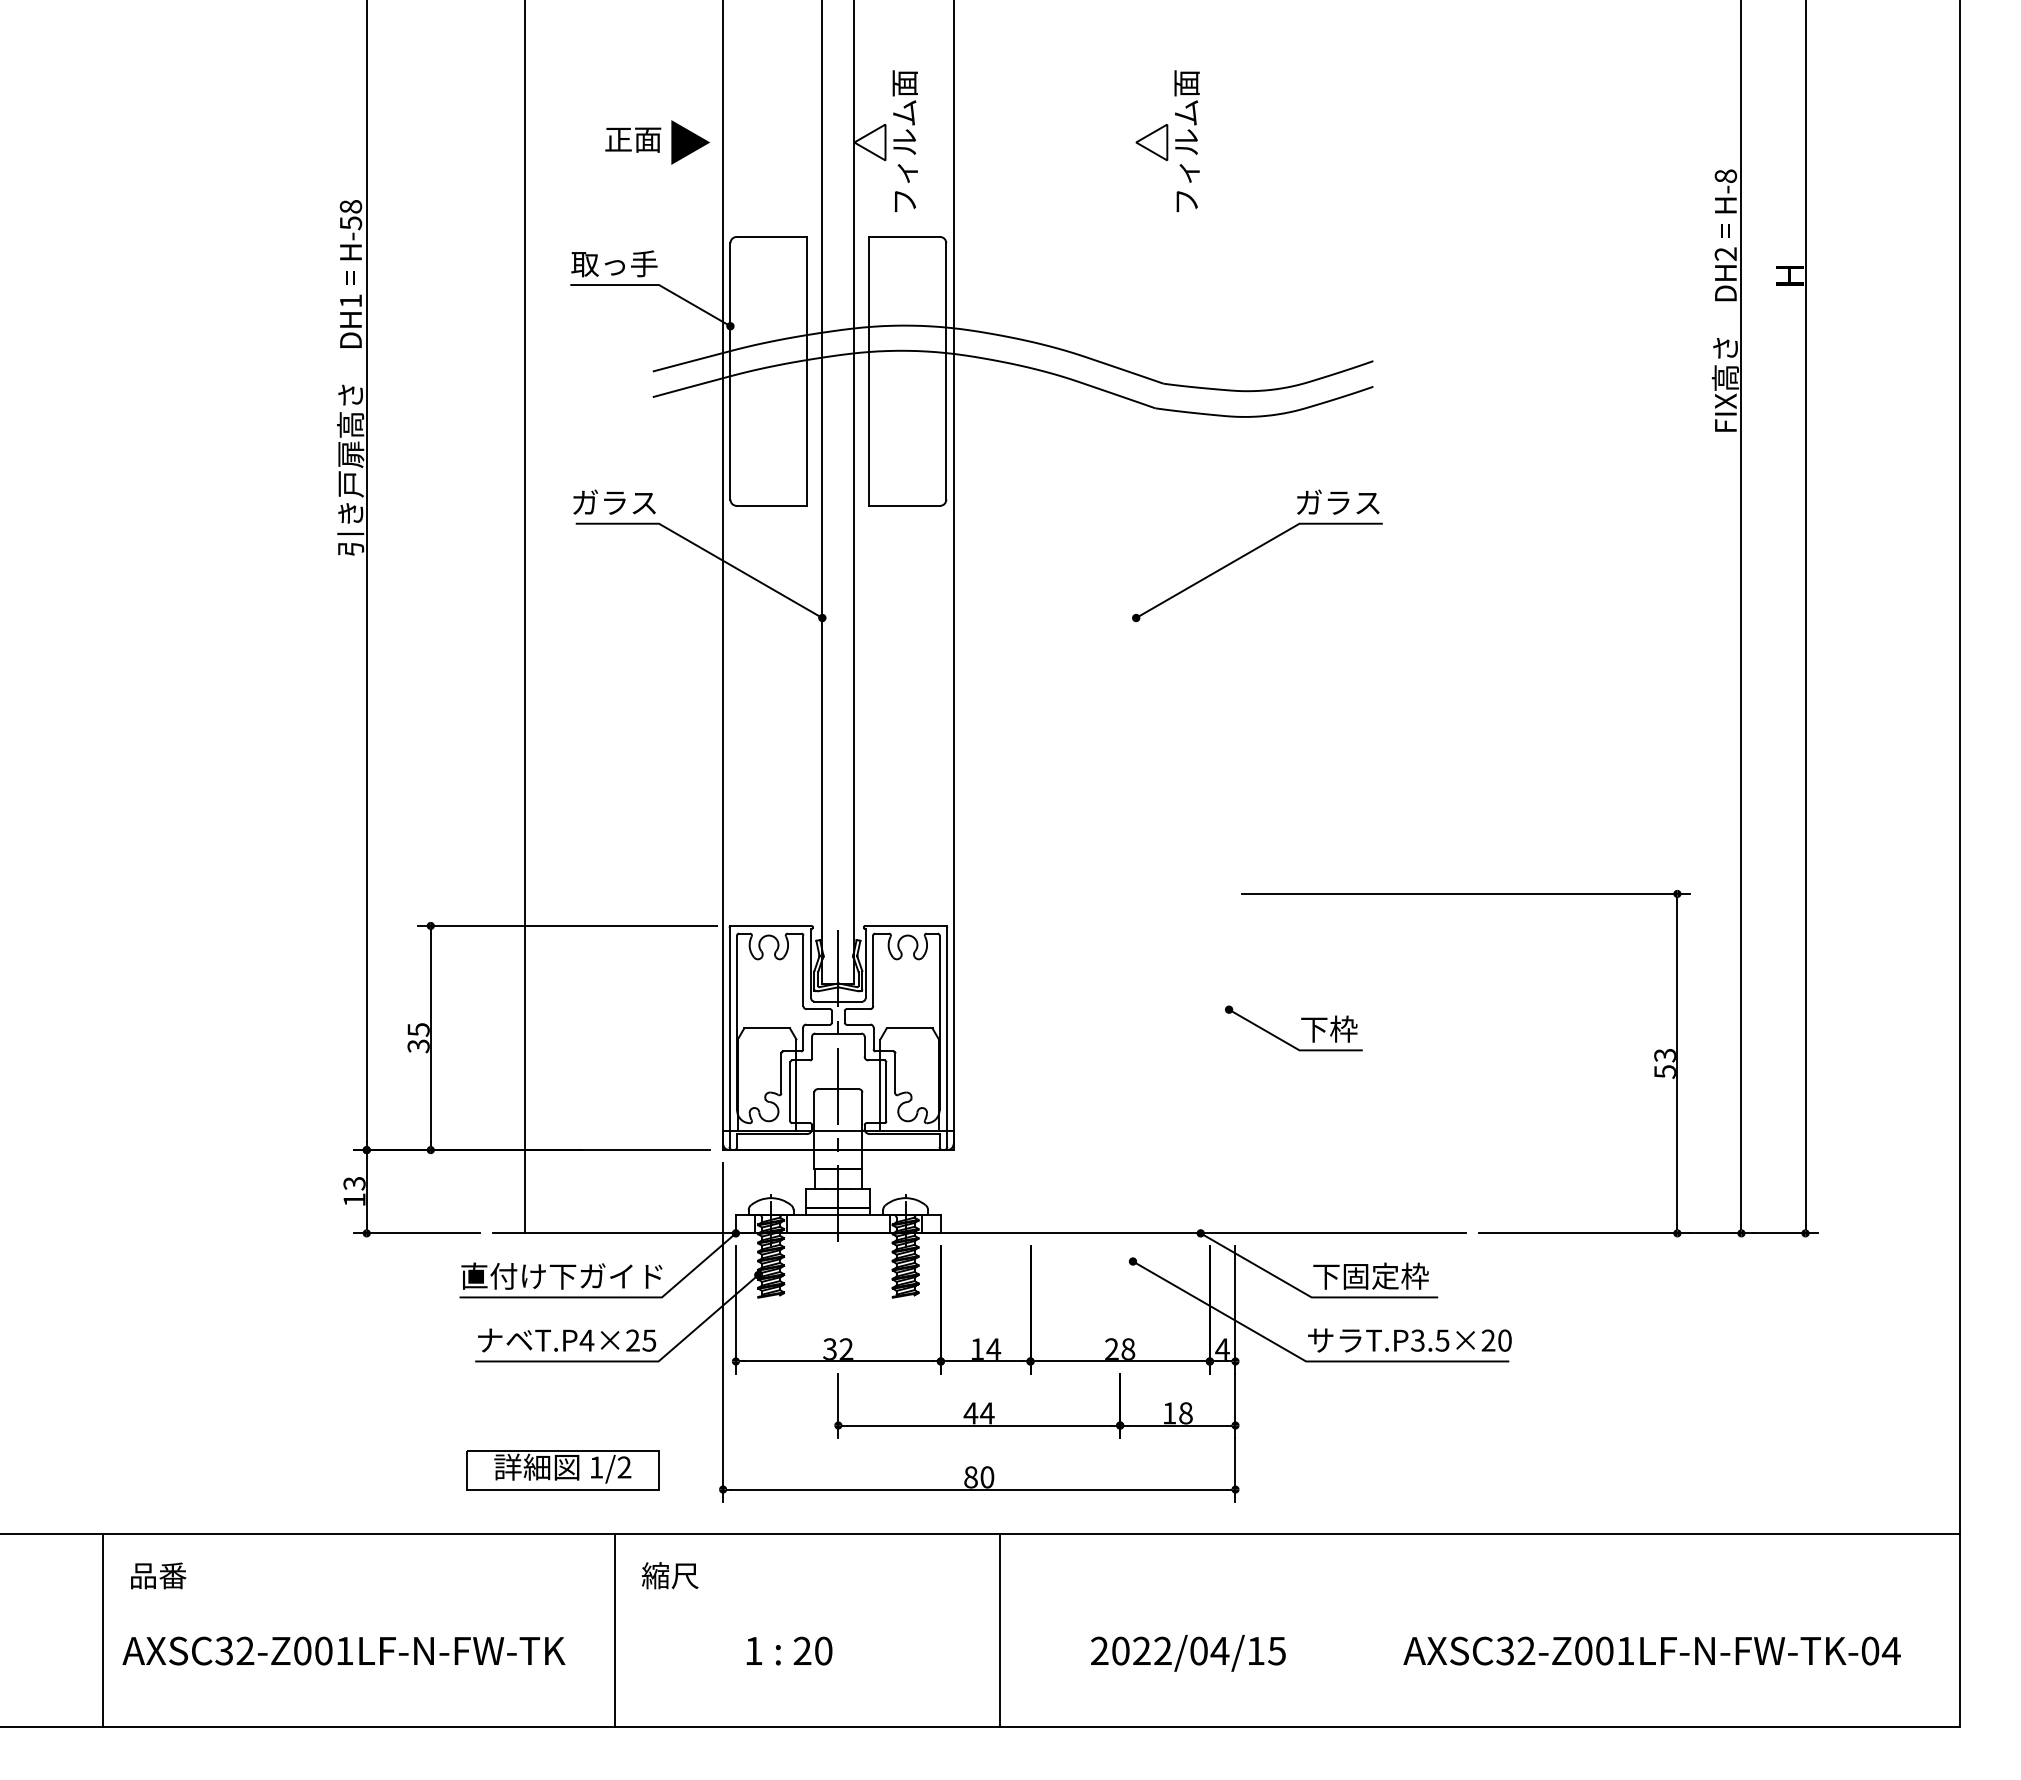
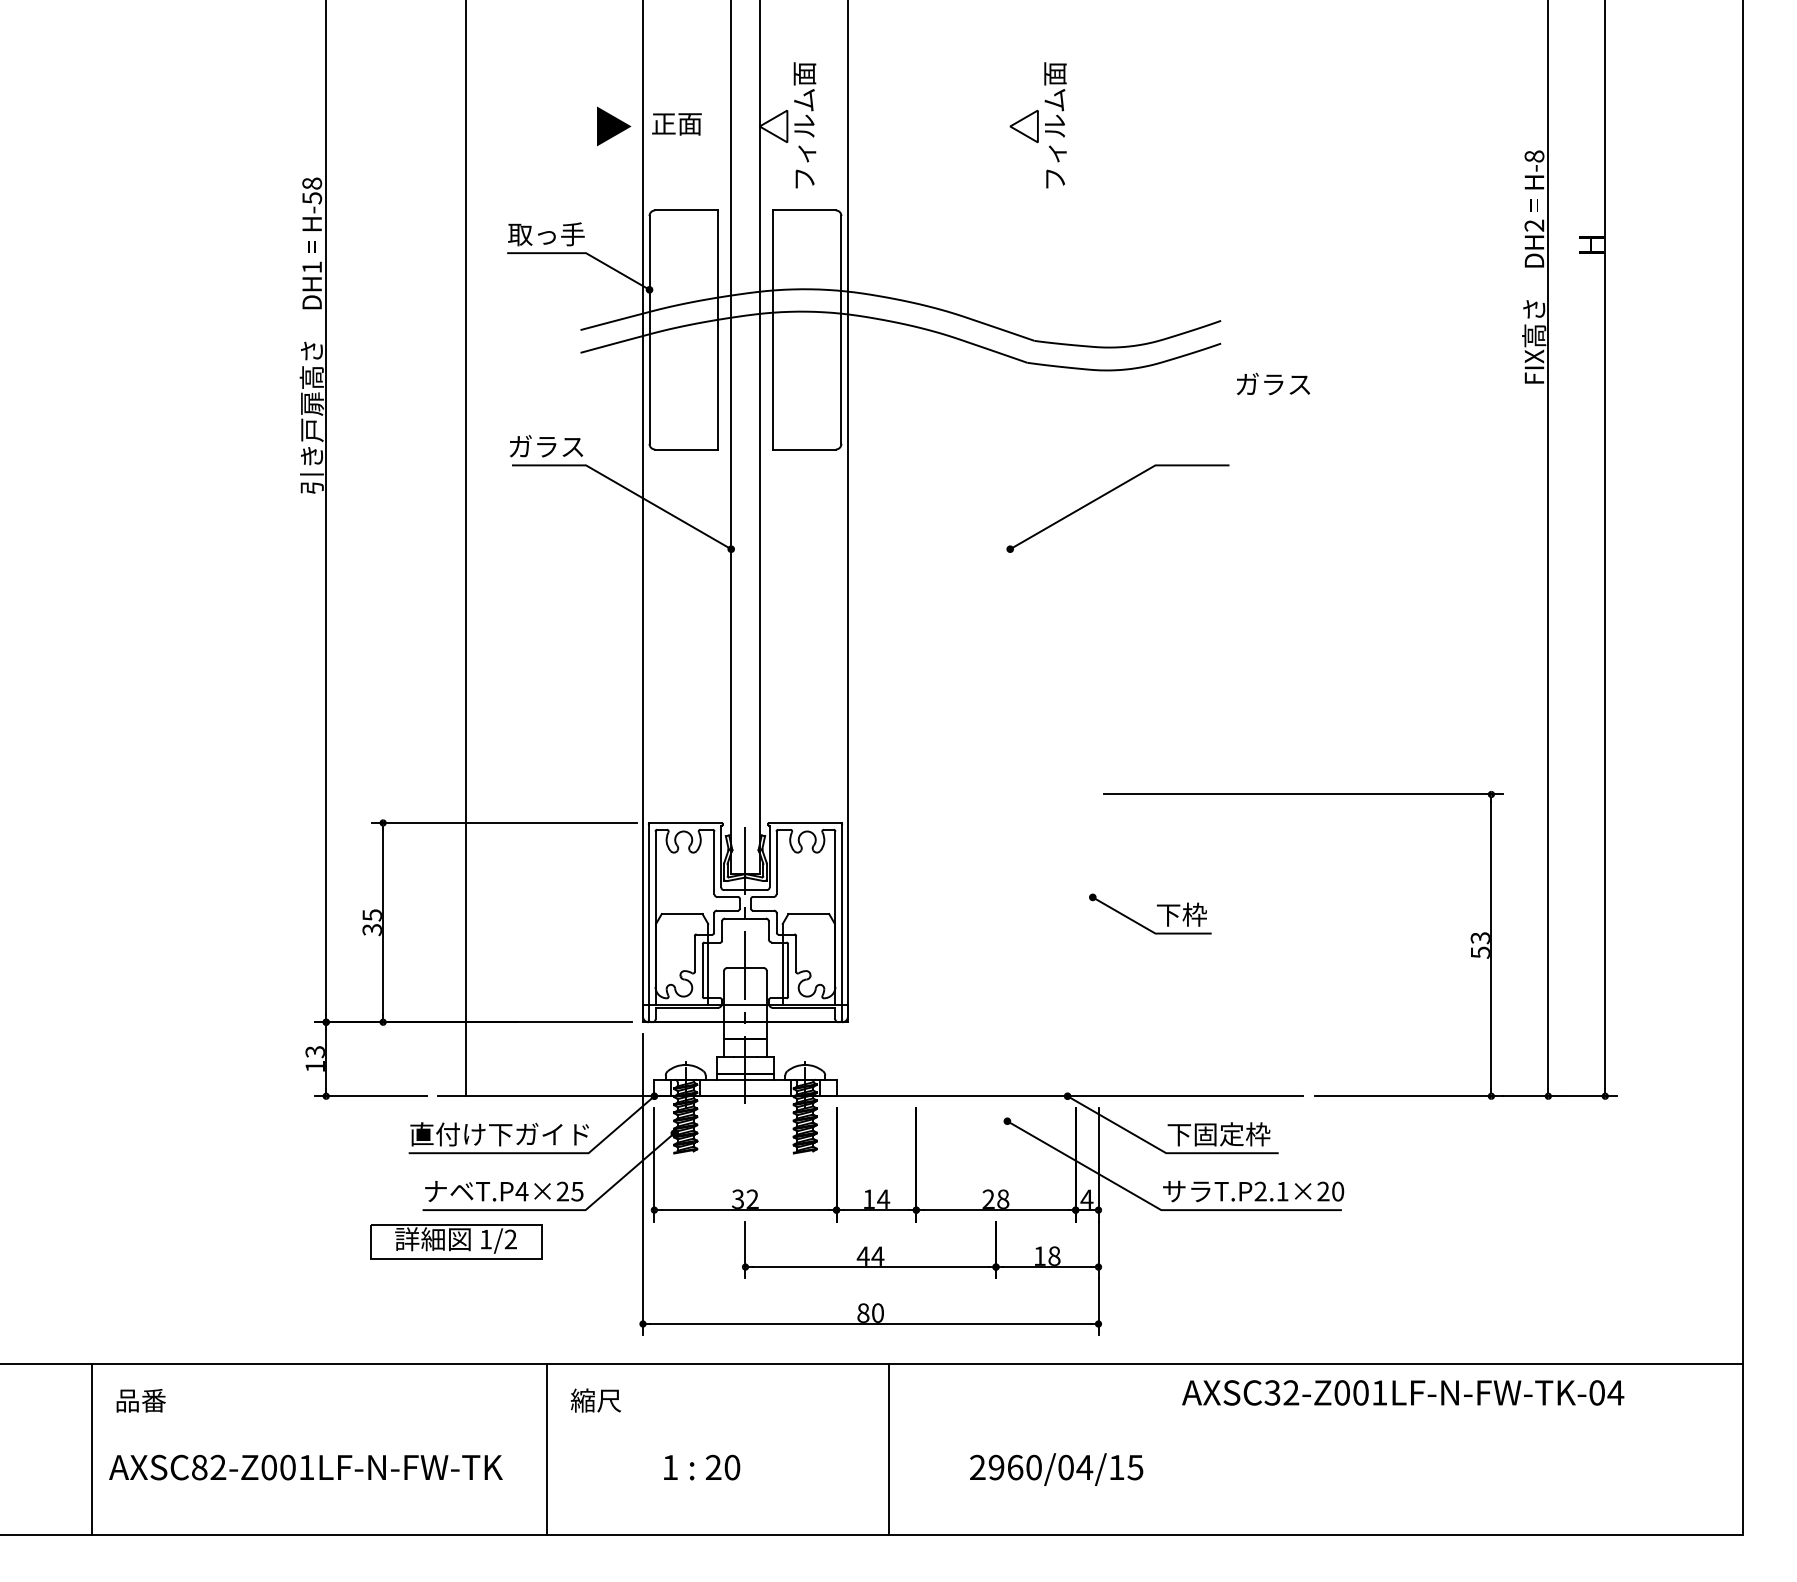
text: (633, 139) -> (677, 123), moved
text: (1338, 501) -> (1273, 383), moved
text: (1430, 1340) -> (1271, 1191), T.P3.5×20 -> T.P2.1×20
part: (562, 1470) -> (455, 1242), moved
text: (224, 1650) -> (199, 1467), AXSC32-Z001LF-N-FW-TK -> AXSC82-Z001LF-N-FW-TK
text: (1141, 1650) -> (1014, 1467), 2022/04/15 -> 2960/04/15
text: (1651, 1650) -> (1402, 1392), moved

